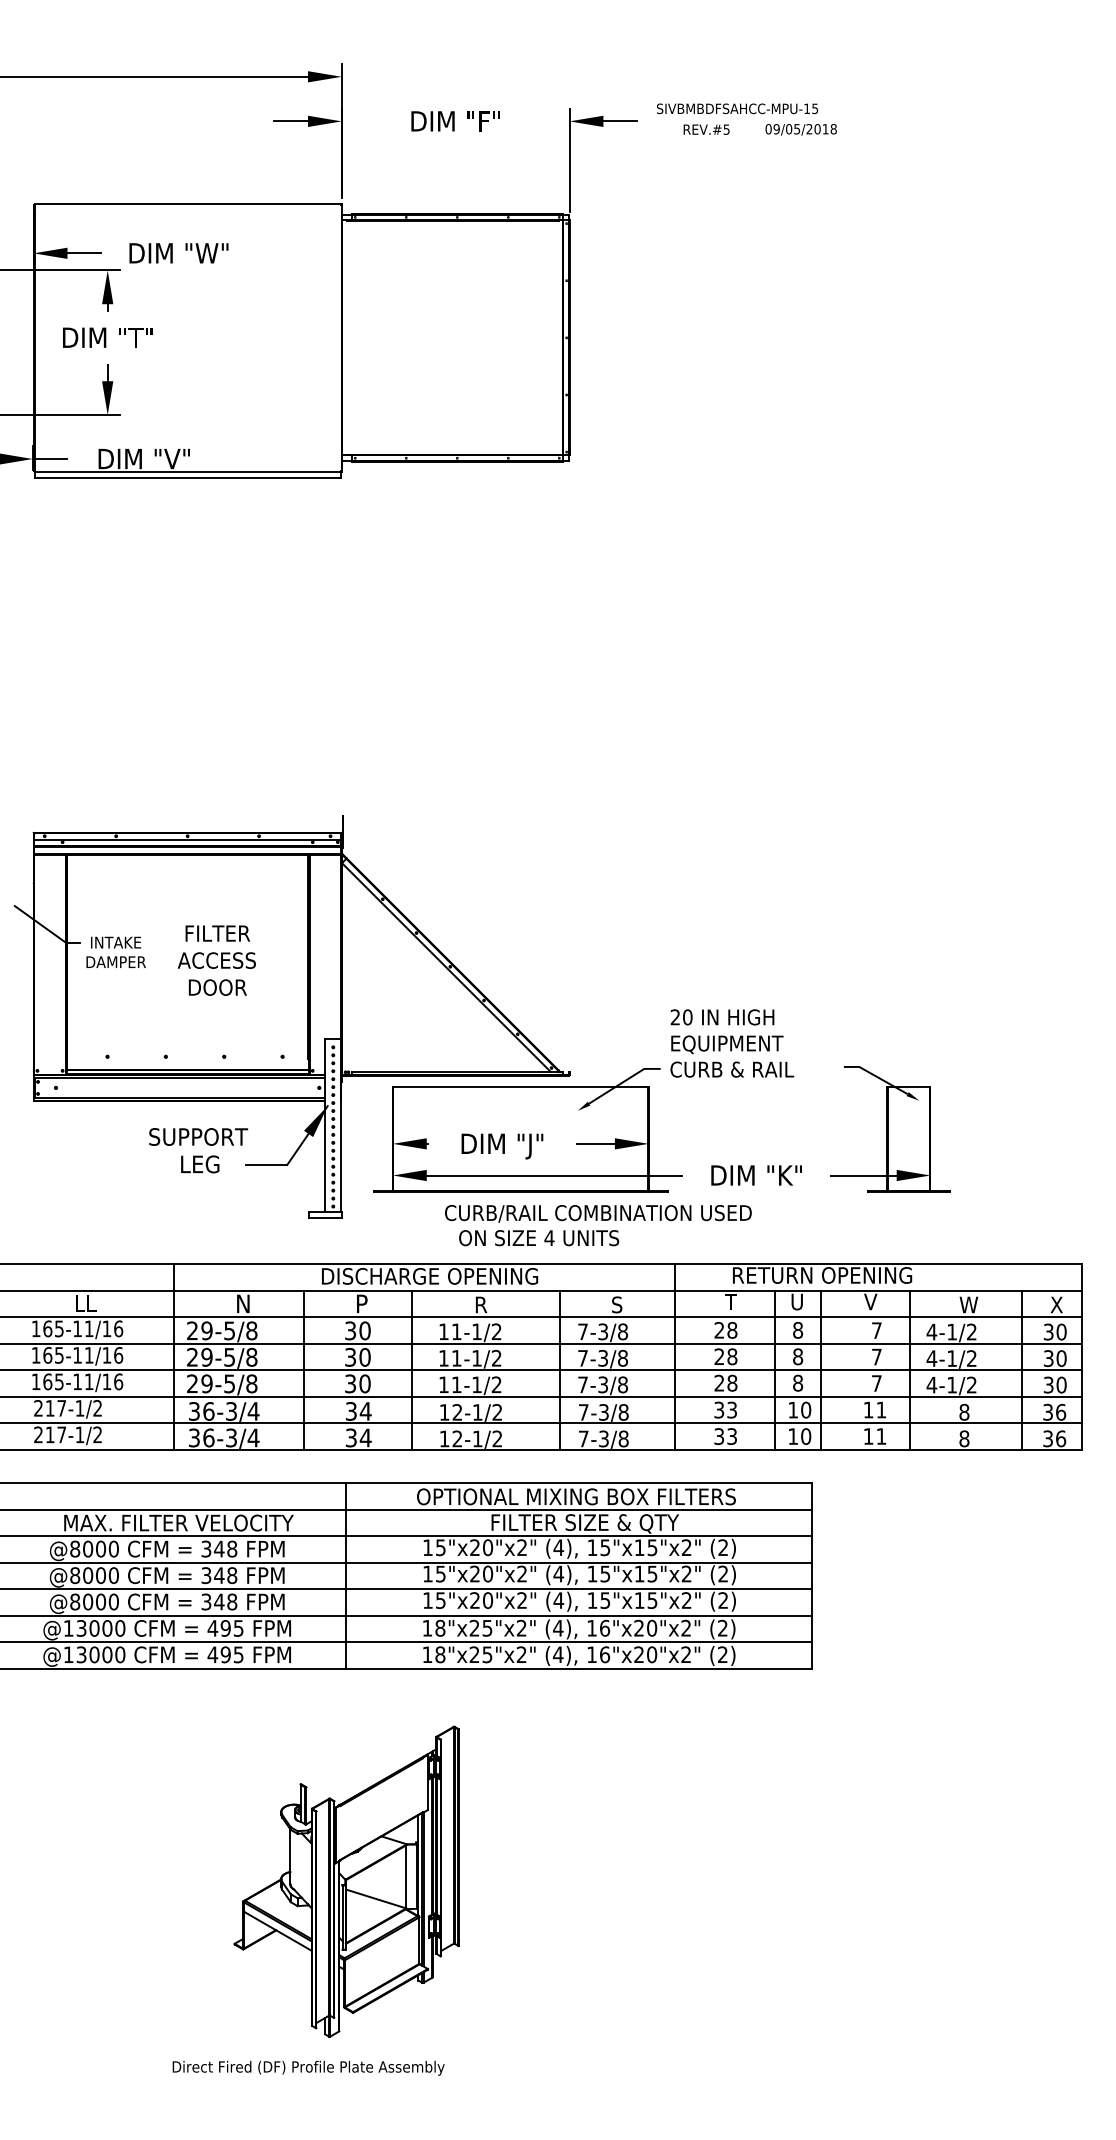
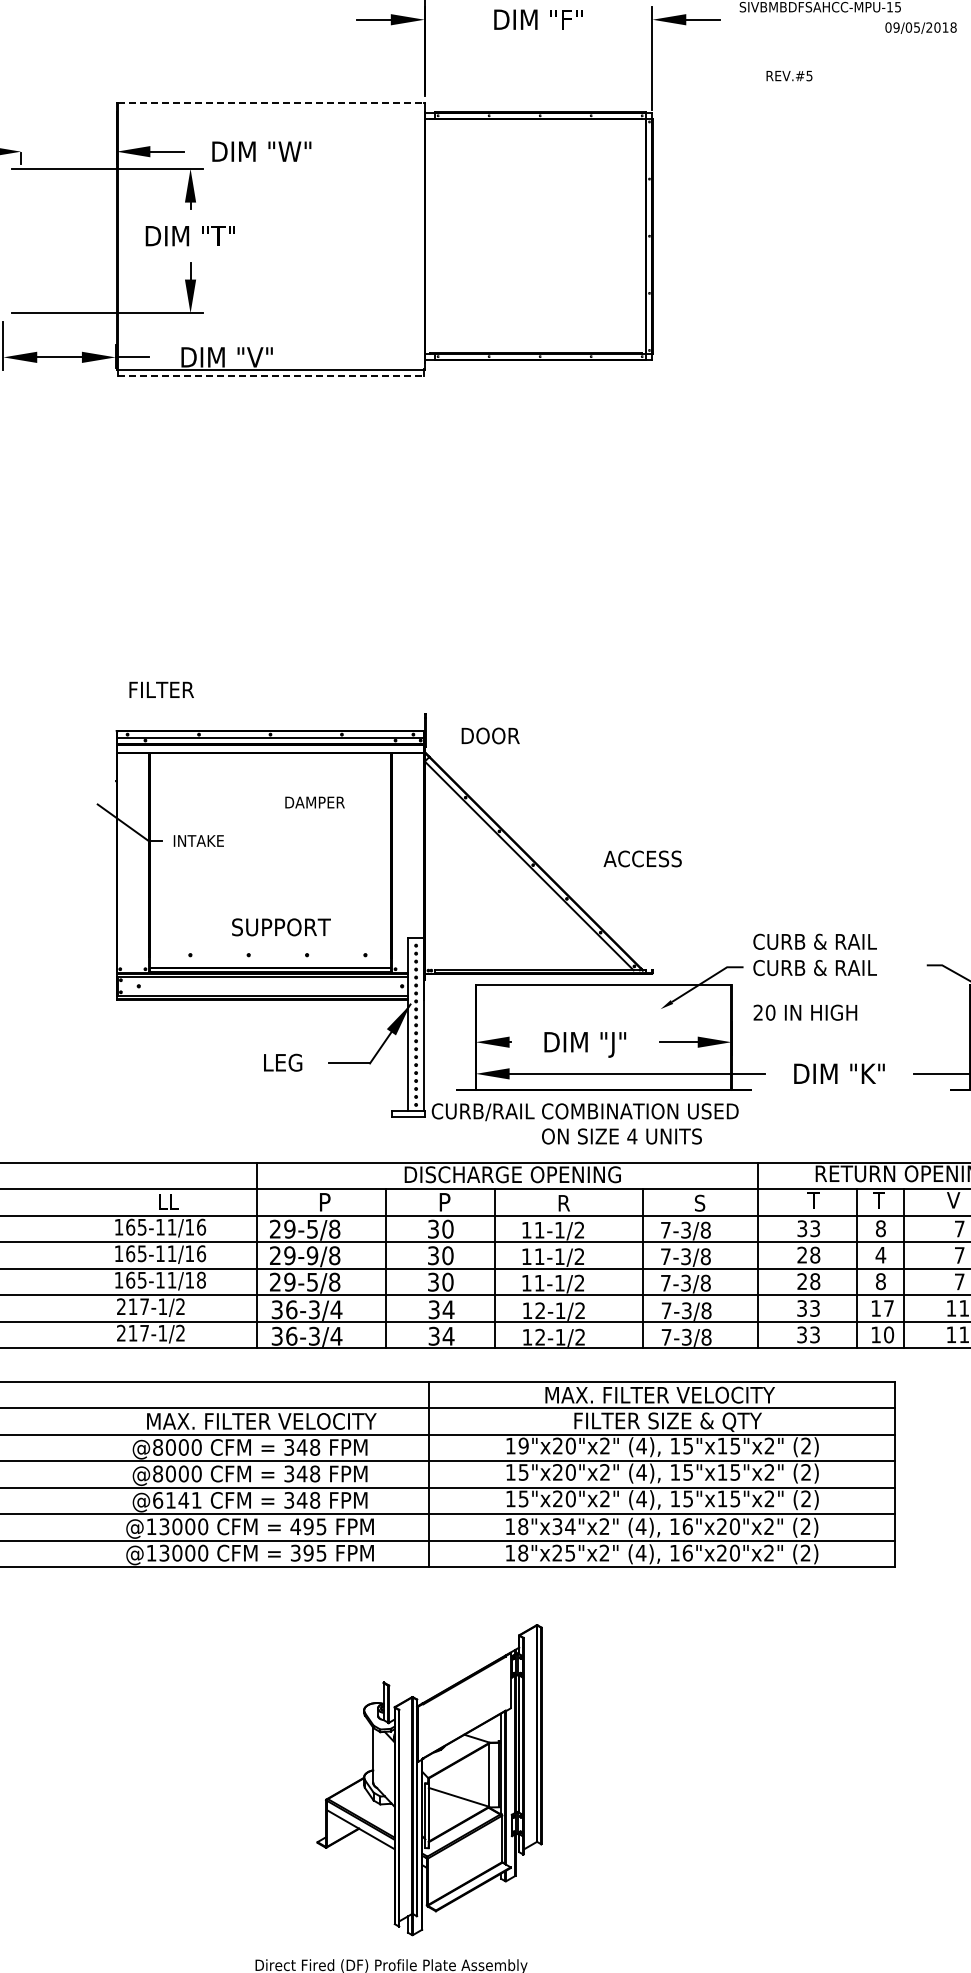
text: (706, 129) -> (789, 75), moved
text: (800, 129) -> (920, 27), moved
line: (188, 204) -> (271, 102), solid -> dashed
line: (188, 477) -> (271, 375), solid -> dashed
text: (217, 933) -> (161, 689), moved
text: (216, 960) -> (642, 858), moved
text: (115, 961) -> (314, 801), moved
text: (217, 987) -> (490, 735), moved
text: (722, 1017) -> (805, 1012), moved
text: (732, 1044) -> (815, 942), EQUIPMENT -> CURB & RAIL
text: (198, 1136) -> (281, 926), moved
text: (598, 1213) -> (585, 1111), moved
text: (796, 1301) -> (879, 1199), U -> T
text: (244, 1303) -> (327, 1201), N -> P
text: (725, 1330) -> (808, 1228), 28 -> 33
text: (229, 1356) -> (312, 1254), 29-5/8 -> 29-9/8
text: (797, 1356) -> (880, 1254), 8 -> 4
text: (118, 1381) -> (201, 1279), 165-11/16 -> 165-11/18
text: (806, 1409) -> (889, 1307), 10 -> 17
text: (576, 1496) -> (659, 1394), OPTIONAL MIXING BOX FILTERS -> MAX. FILTER VELOCITY
text: (440, 1547) -> (523, 1445), 15"x20"x2" -> 19"x20"x2"
text: (94, 1601) -> (177, 1499), @8000 -> @6141
text: (480, 1628) -> (563, 1526), 18"x25"x2" -> 18"x34"x2"
text: (212, 1654) -> (295, 1552), 495 -> 395

